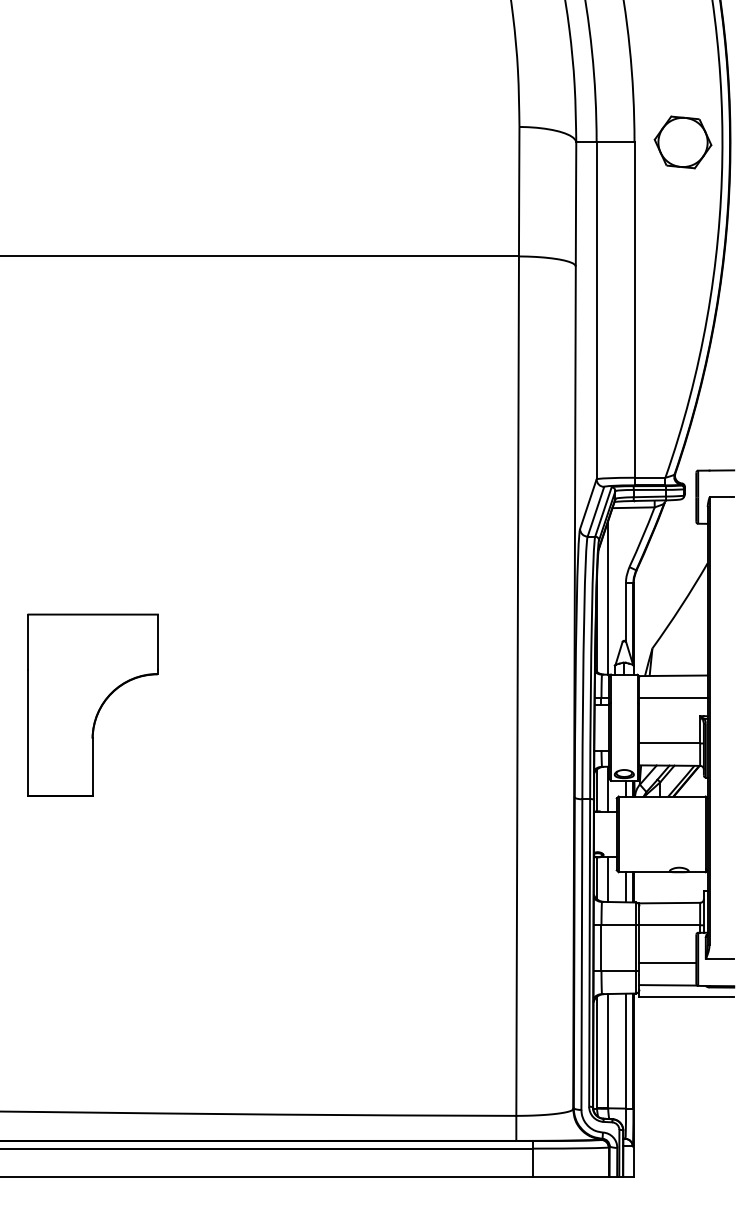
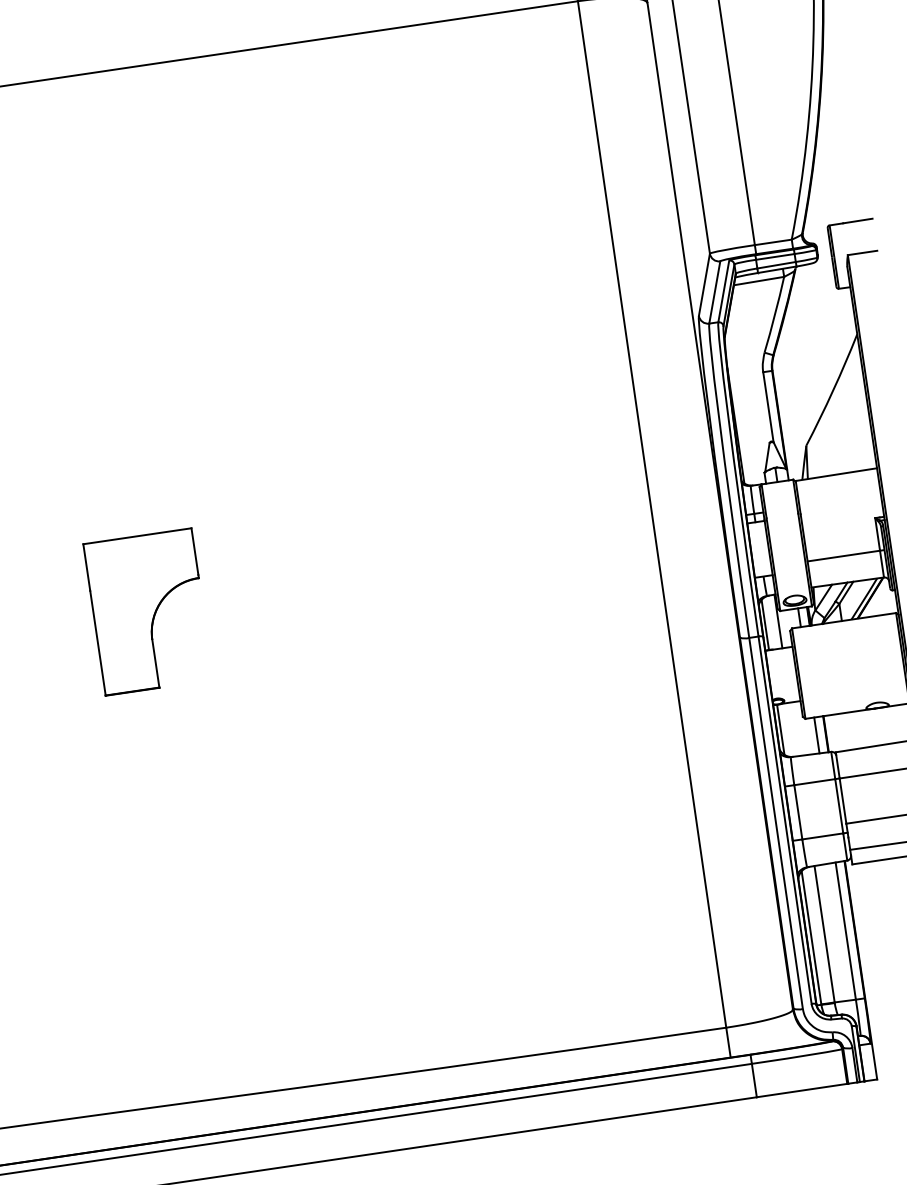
line: (608, 597) -> (744, 392), removed
line: (673, 698) -> (840, 501), removed
part: (92, 704) -> (147, 611), size x0.7
line: (608, 879) -> (794, 729), removed

